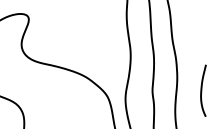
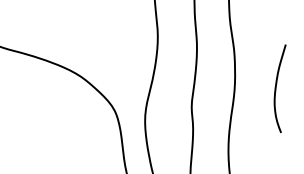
curve: (202, 90) -> (277, 87), moved

